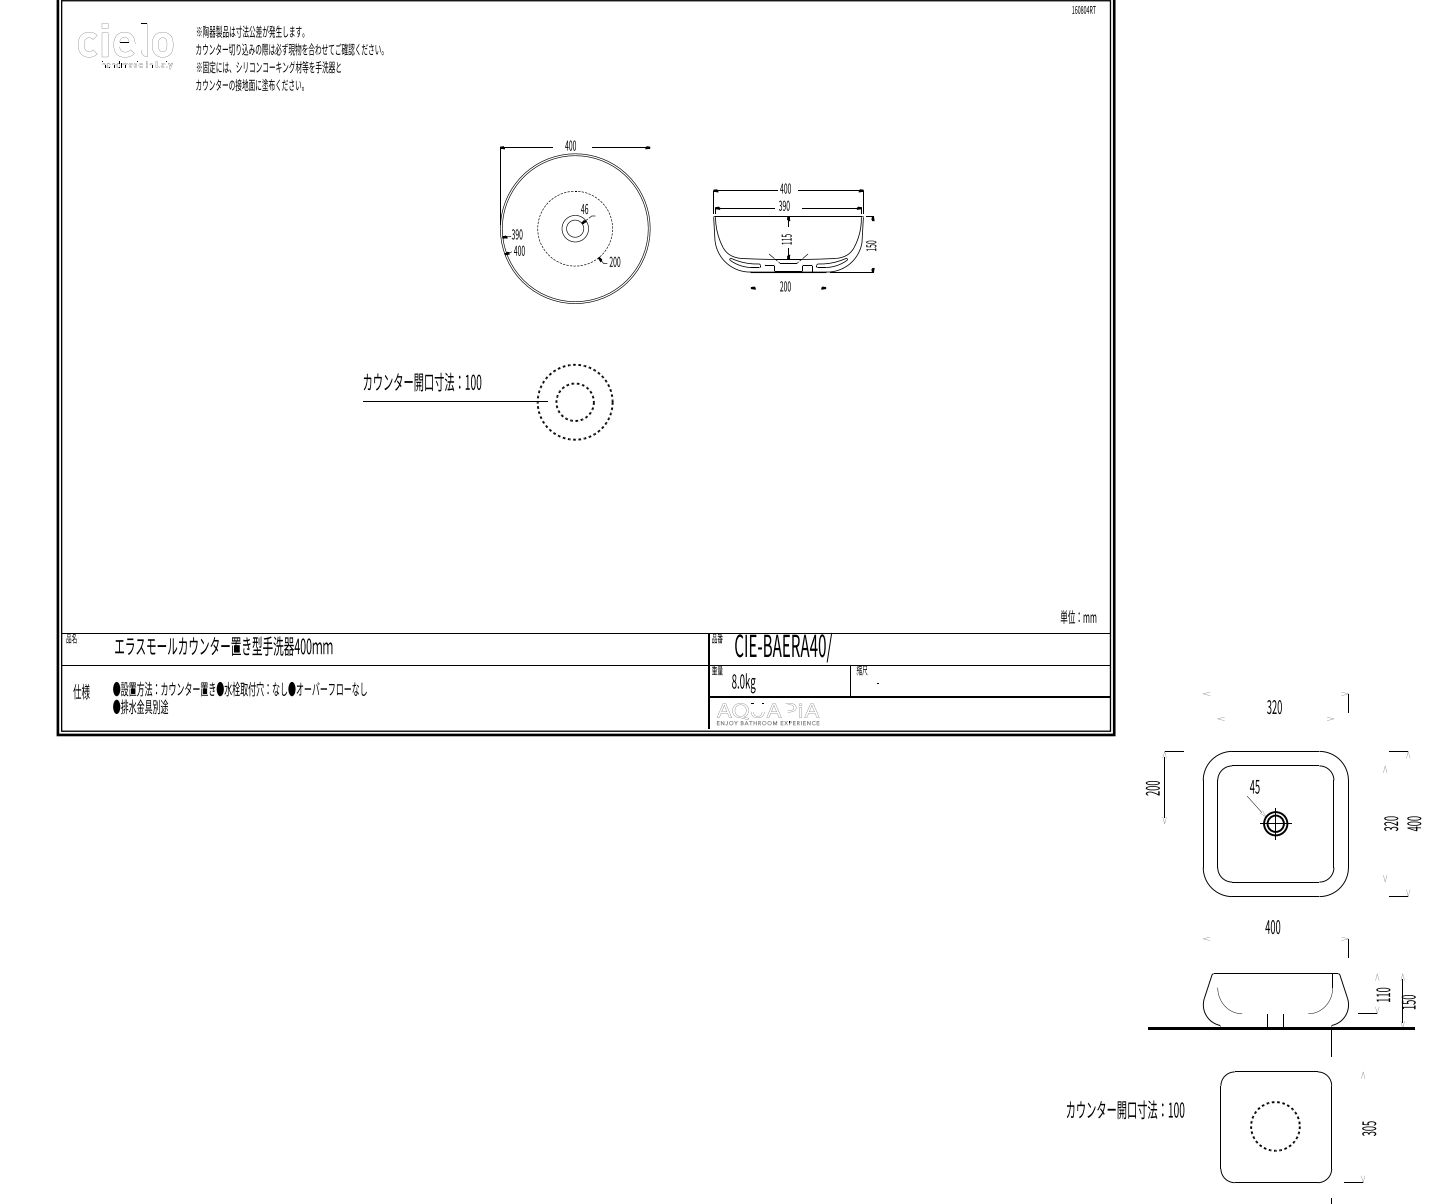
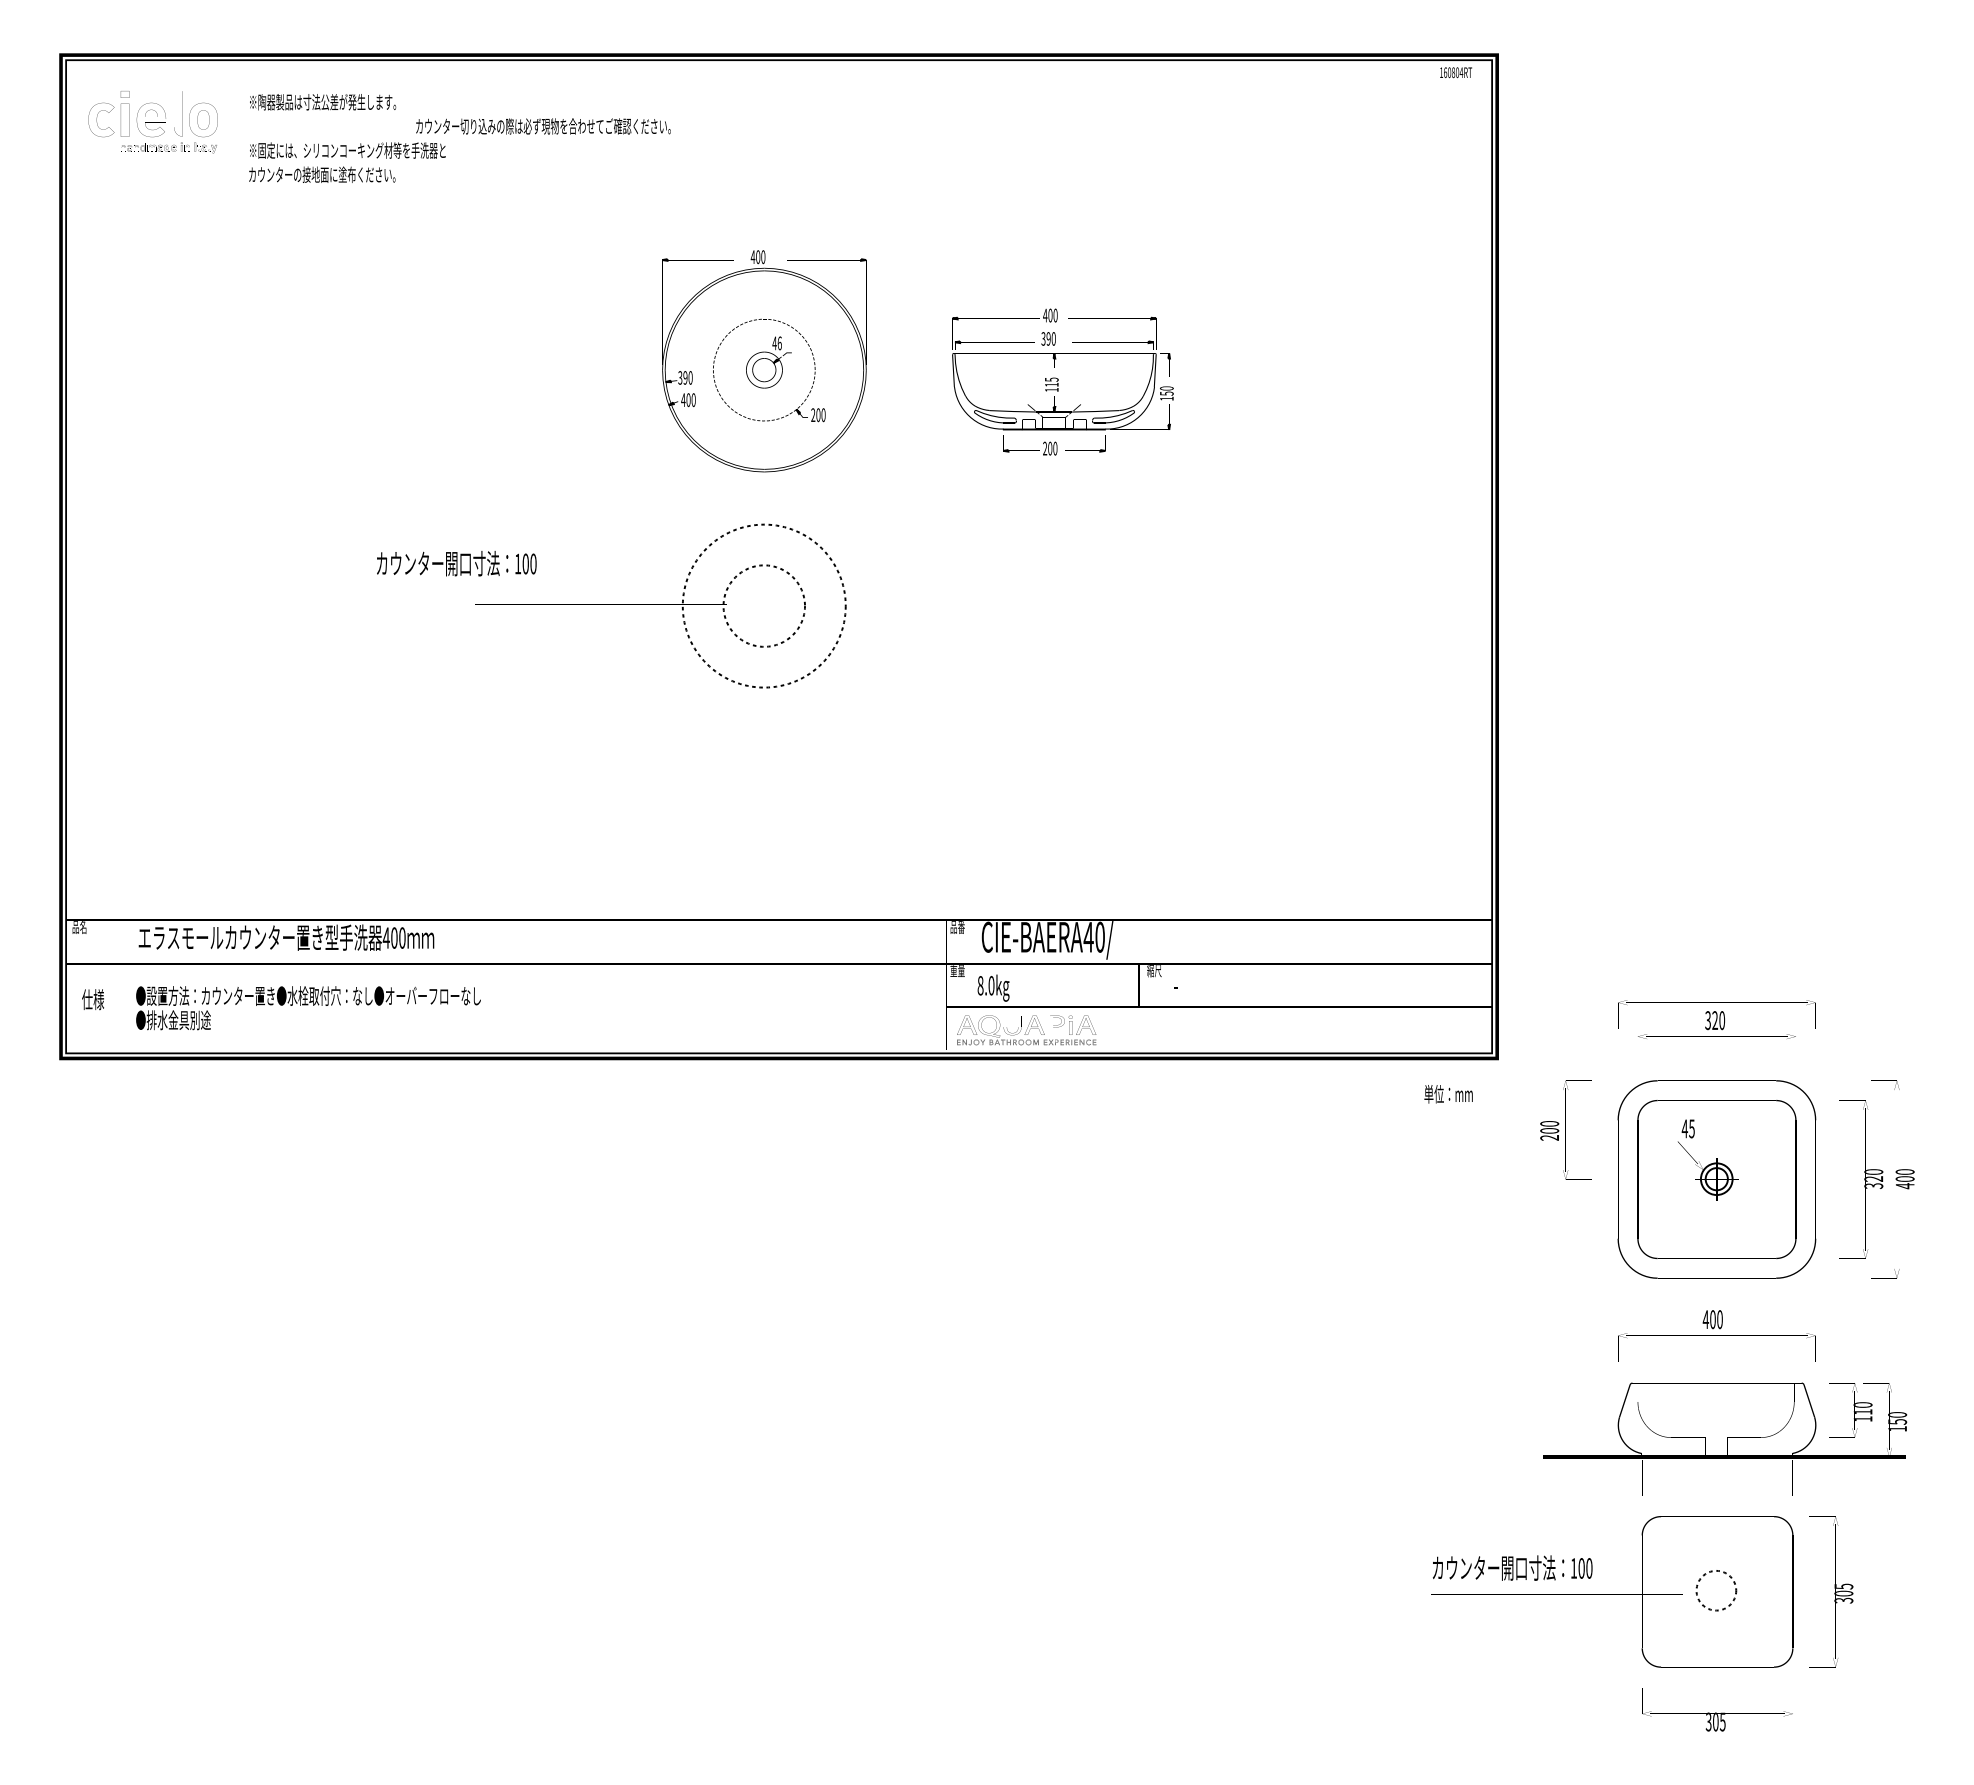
text: (289, 49) -> (543, 126), moved
text: (422, 381) -> (456, 563), moved
circle: (574, 401) -> (763, 605), size x1.6
circle: (575, 402) -> (764, 606), size x1.6
text: (1078, 617) -> (1448, 1094), moved
circle: (1275, 1126) -> (1716, 1590), size x0.6

